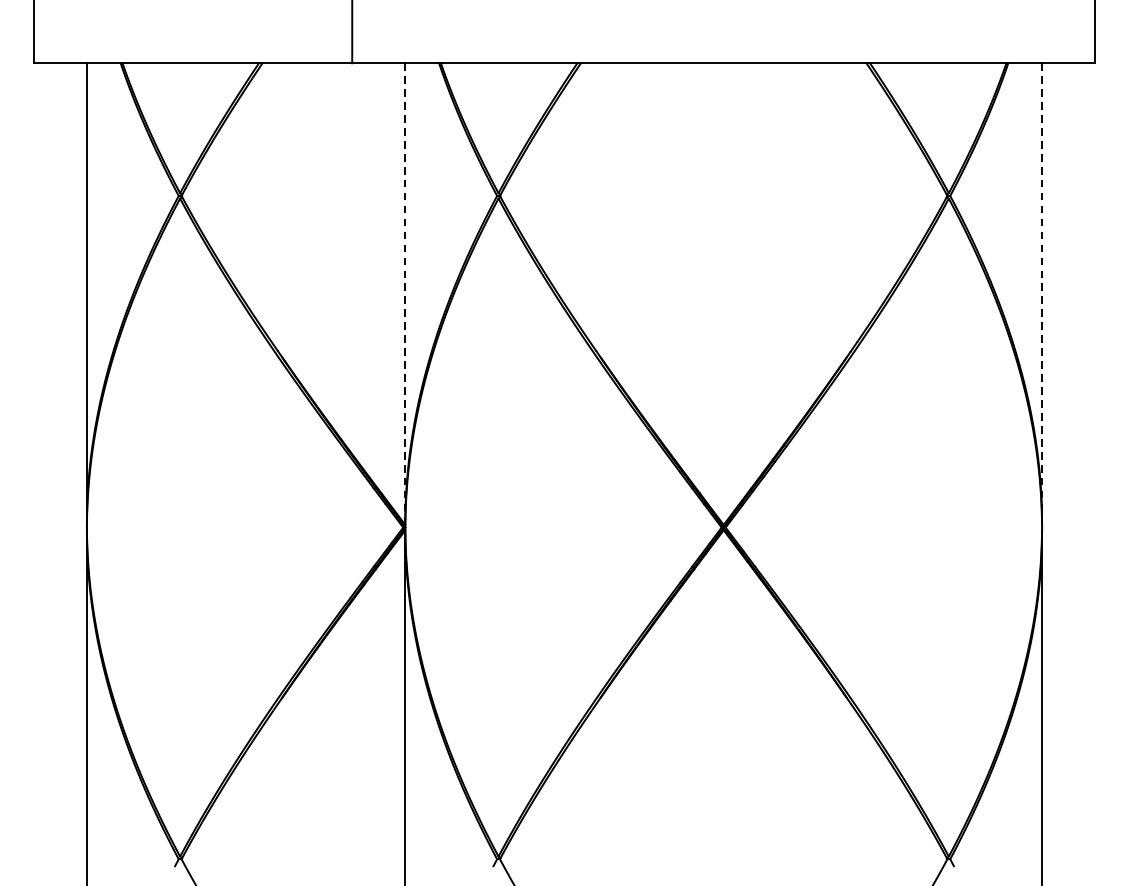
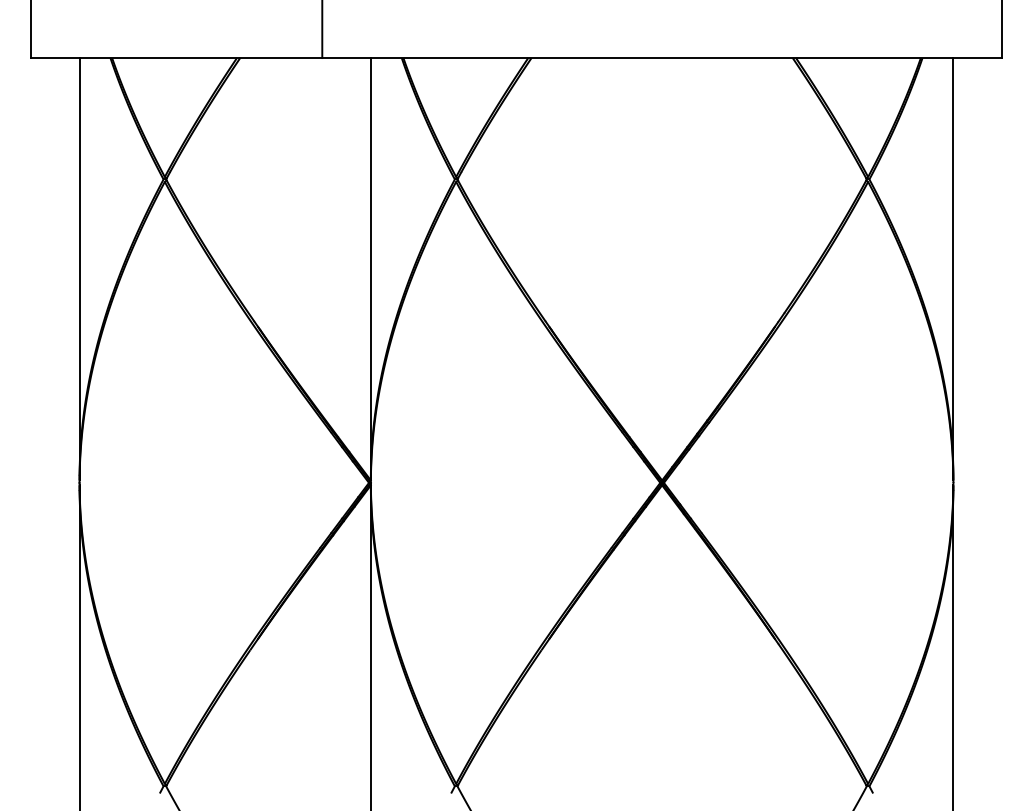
line: (404, 294) -> (370, 269), dashed -> solid
line: (1042, 294) -> (953, 269), dashed -> solid

